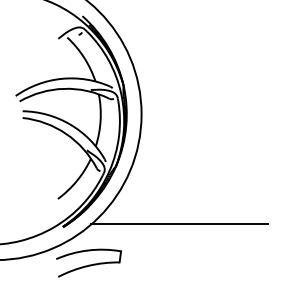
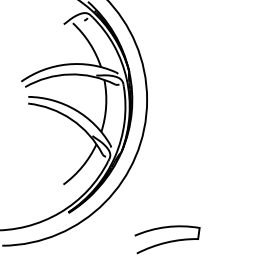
line: (179, 224) -> (185, 210), removed
part: (88, 262) -> (167, 239), moved

